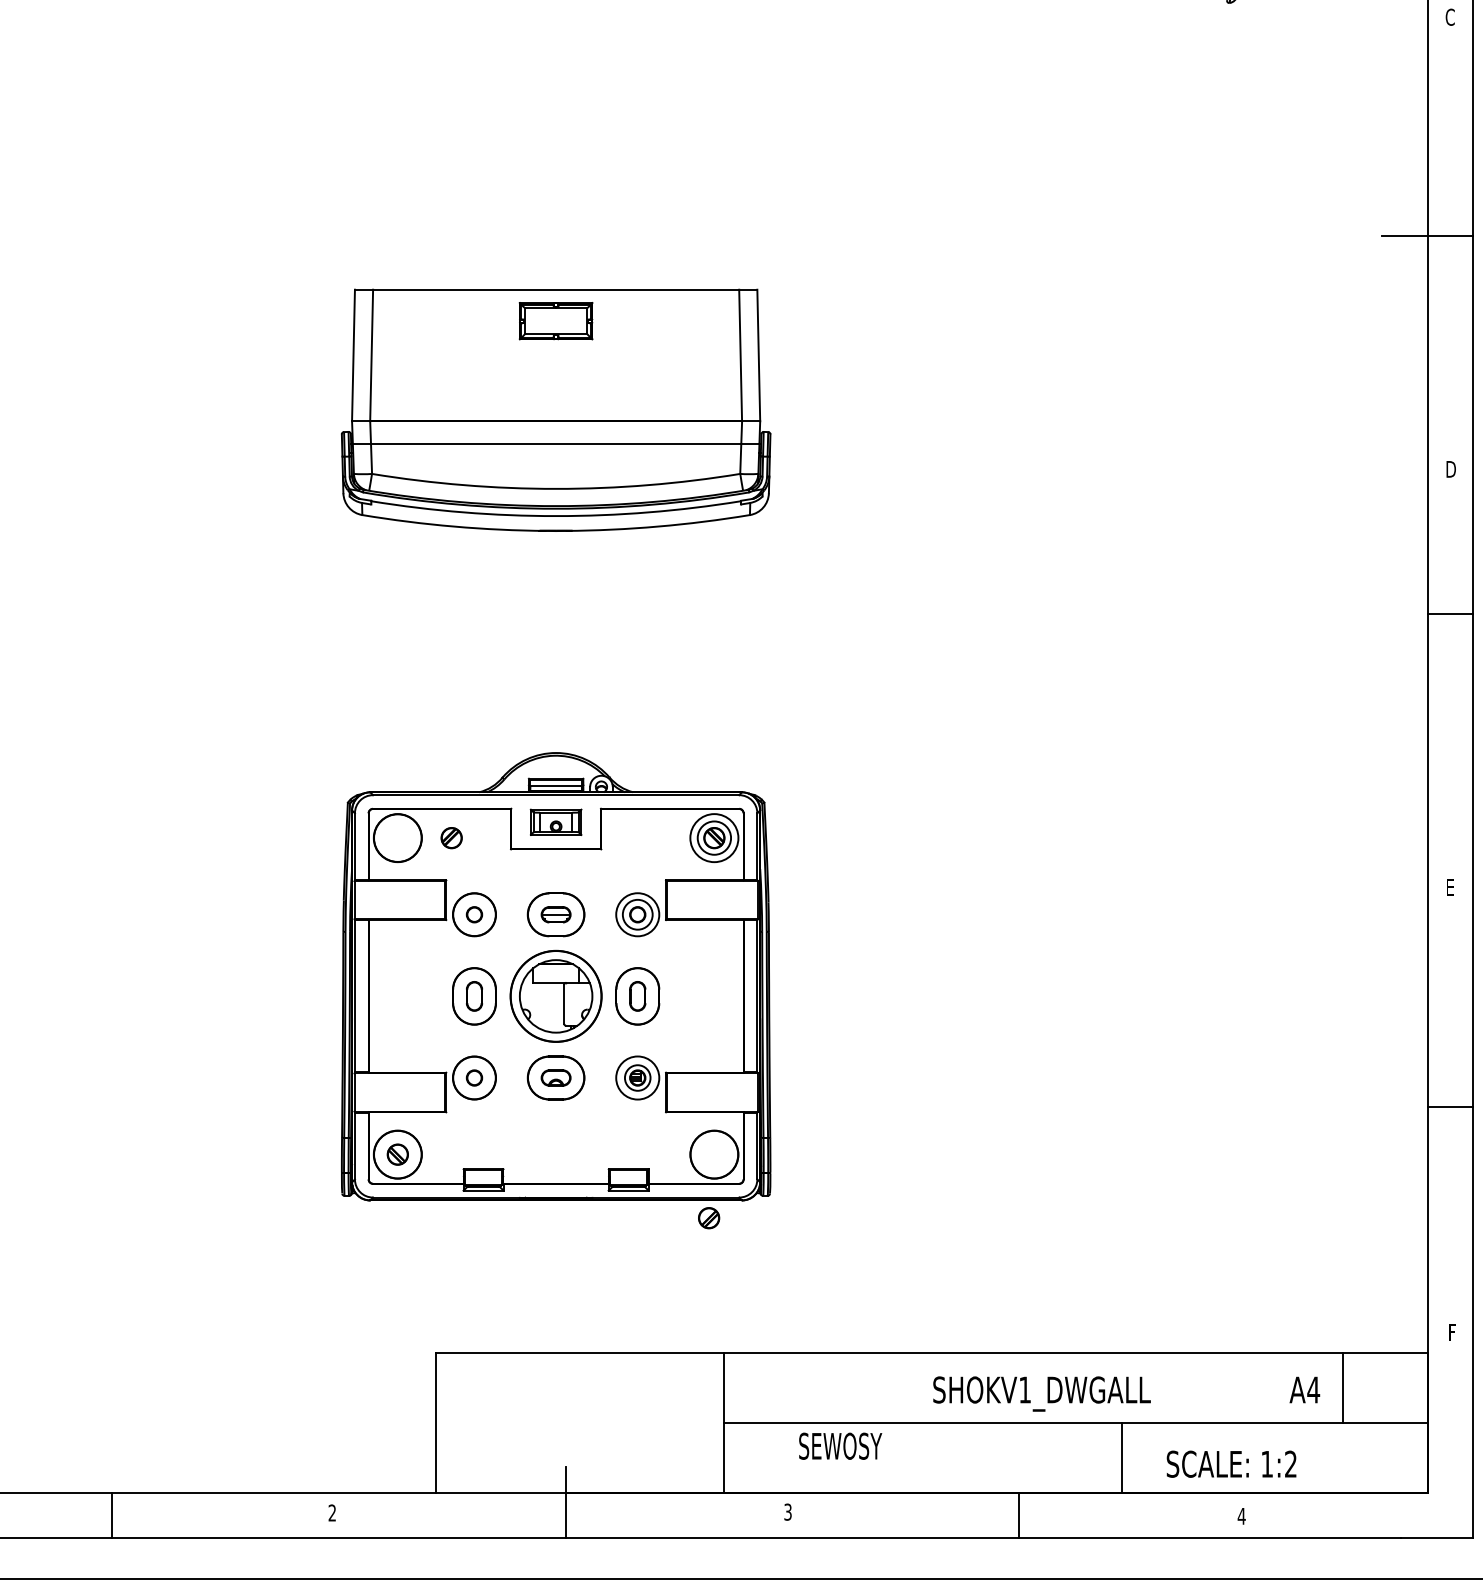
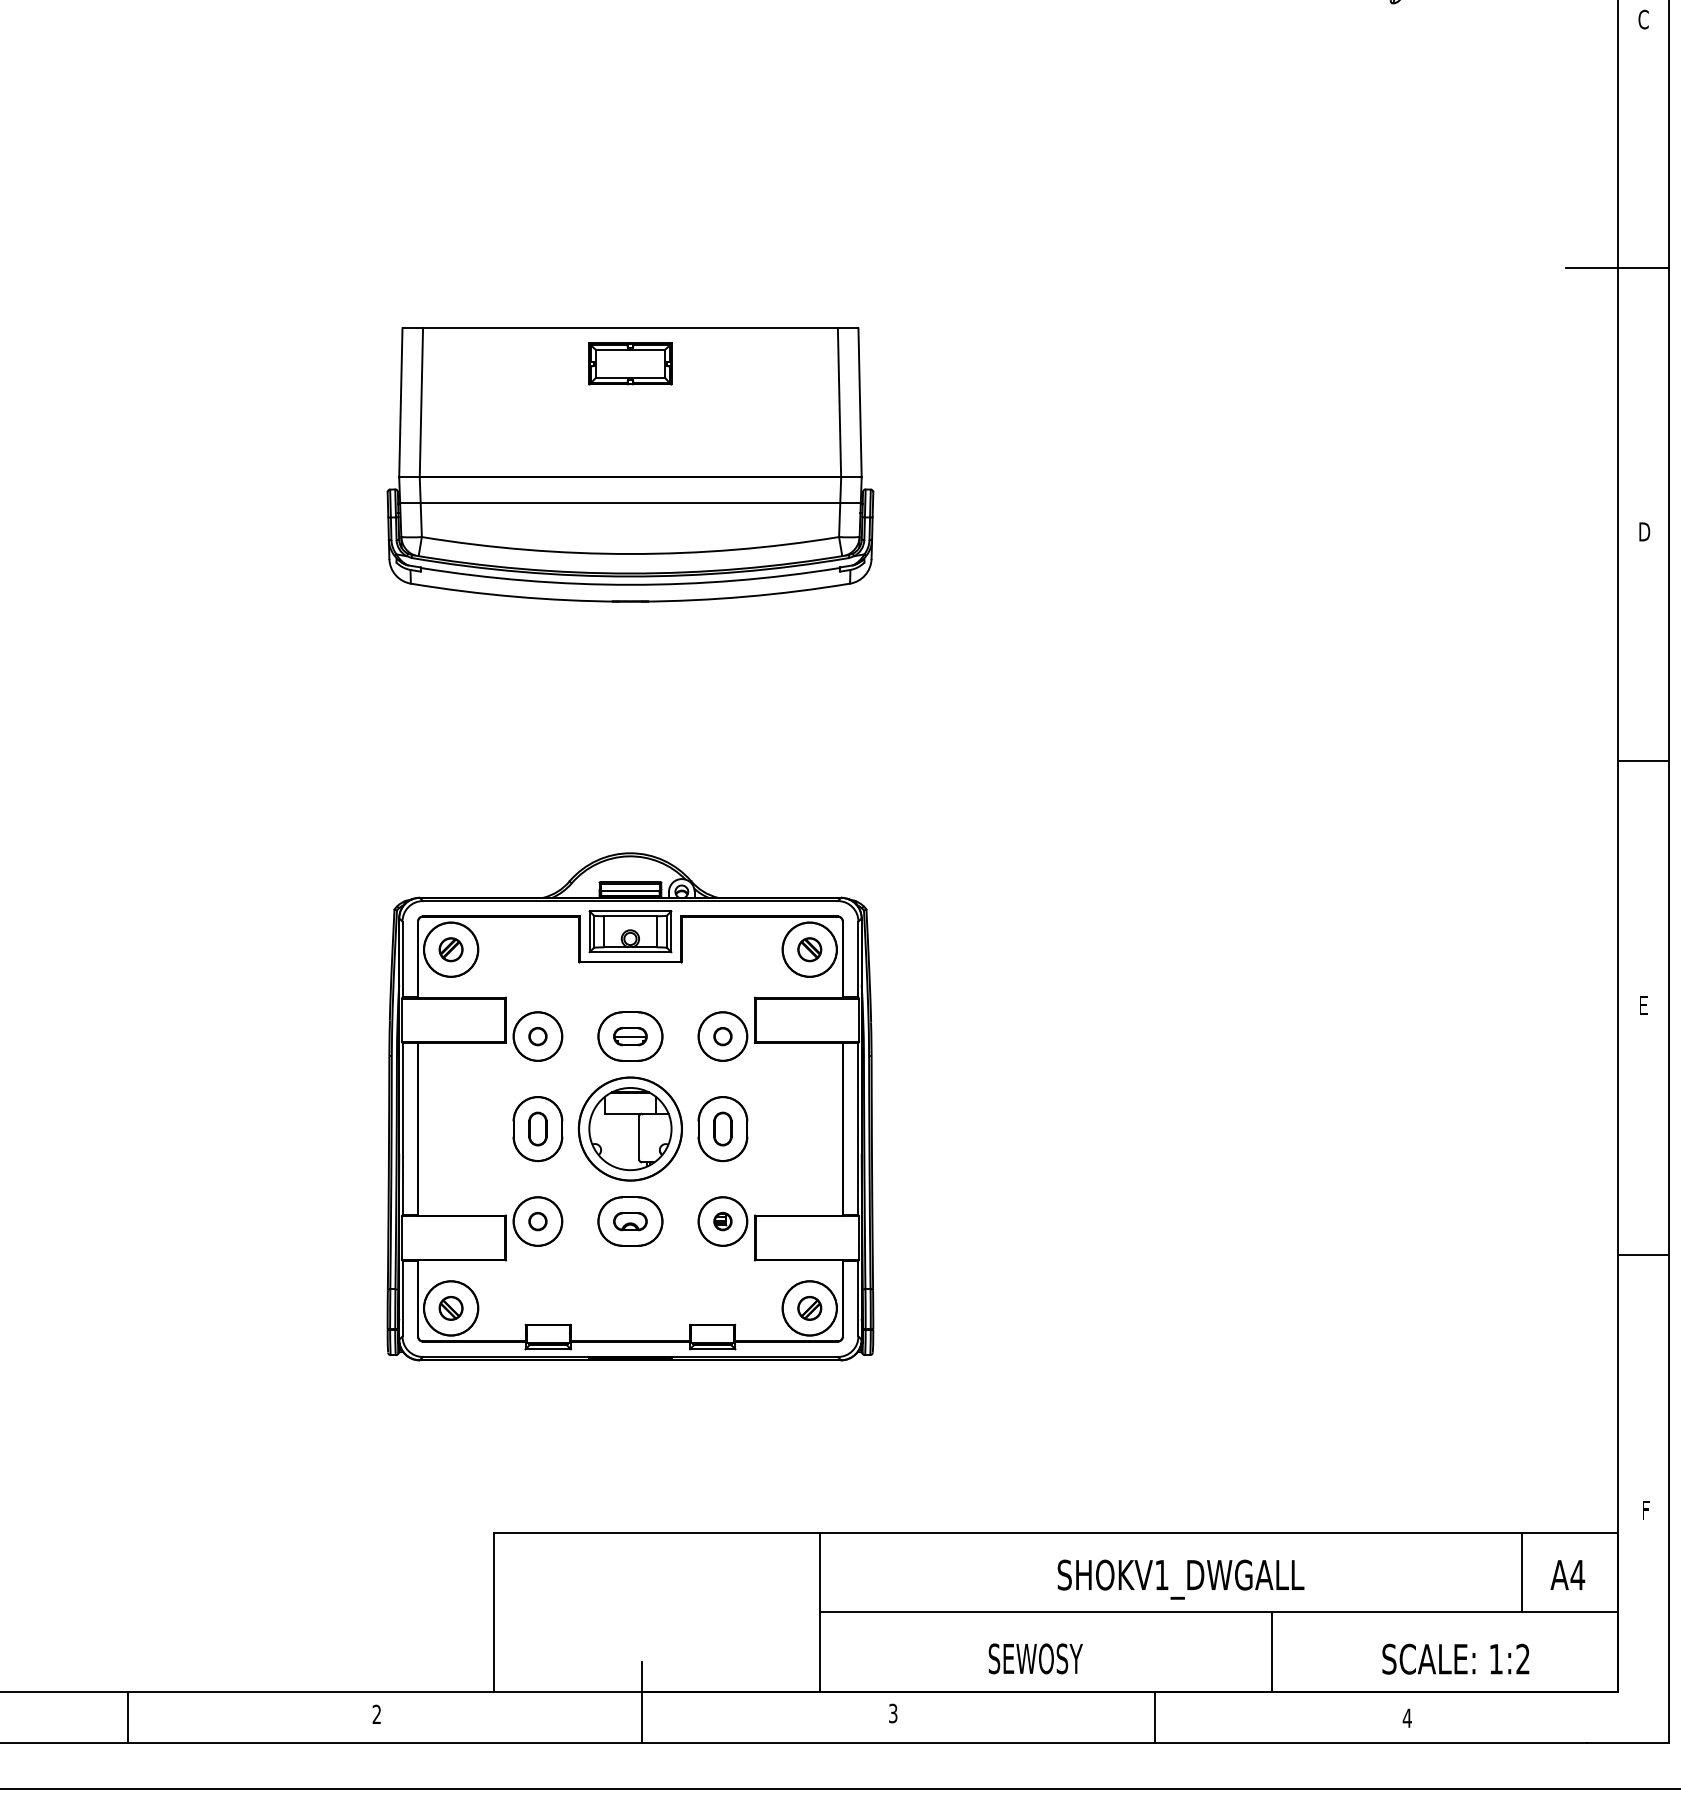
line: (1450, 614) -> (1643, 761), moved
part: (556, 822) -> (630, 931), size x1.43
part: (451, 837) -> (450, 949), moved
circle: (714, 837) -> (809, 949), size x1.43
circle: (637, 914) -> (722, 1036), size x1.43
circle: (637, 1077) -> (722, 1221), size x1.67
part: (708, 1218) -> (809, 1308), moved
text: (1304, 1389) -> (1567, 1574), moved
text: (840, 1445) -> (1035, 1658), moved
text: (1231, 1463) -> (1455, 1658), moved

